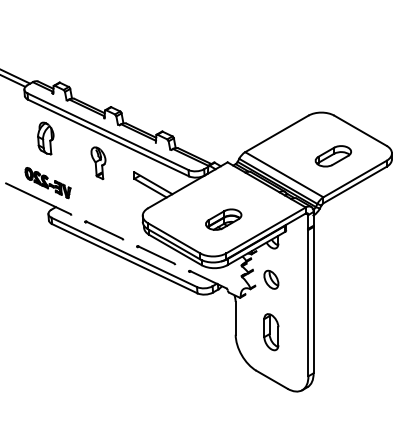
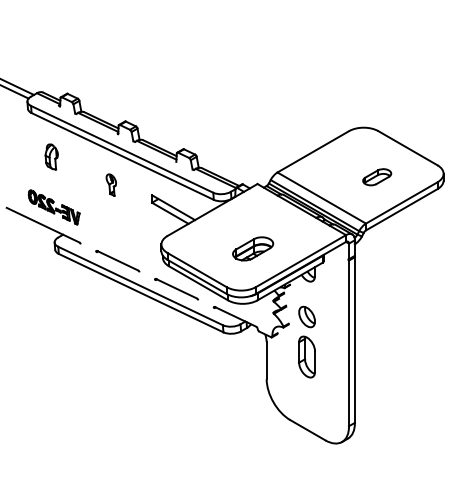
part: (45, 138) -> (51, 157), size x0.7
part: (332, 156) -> (376, 177), size x0.7
part: (98, 163) -> (111, 185), size x0.6
part: (271, 332) -> (307, 357), moved

